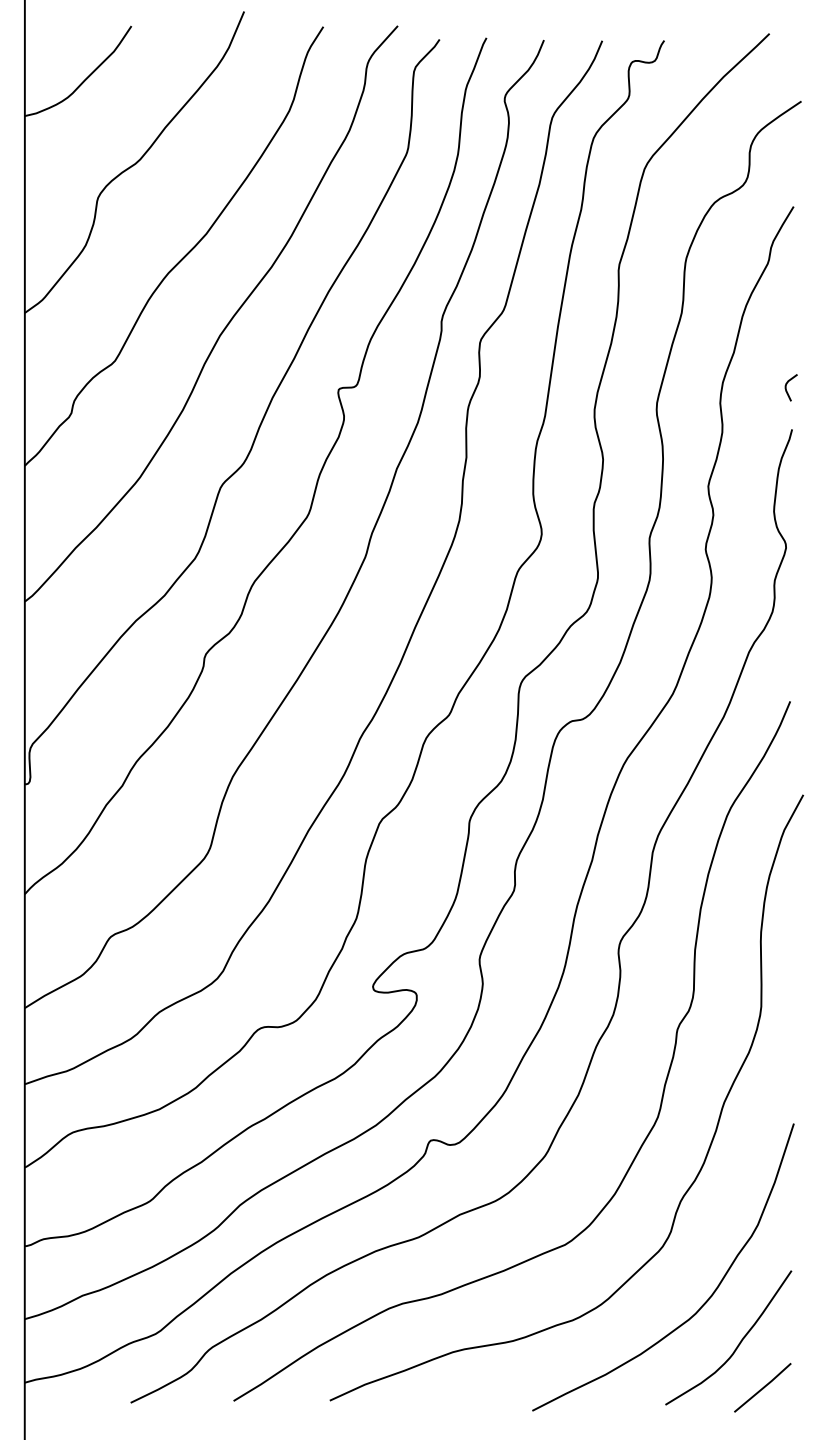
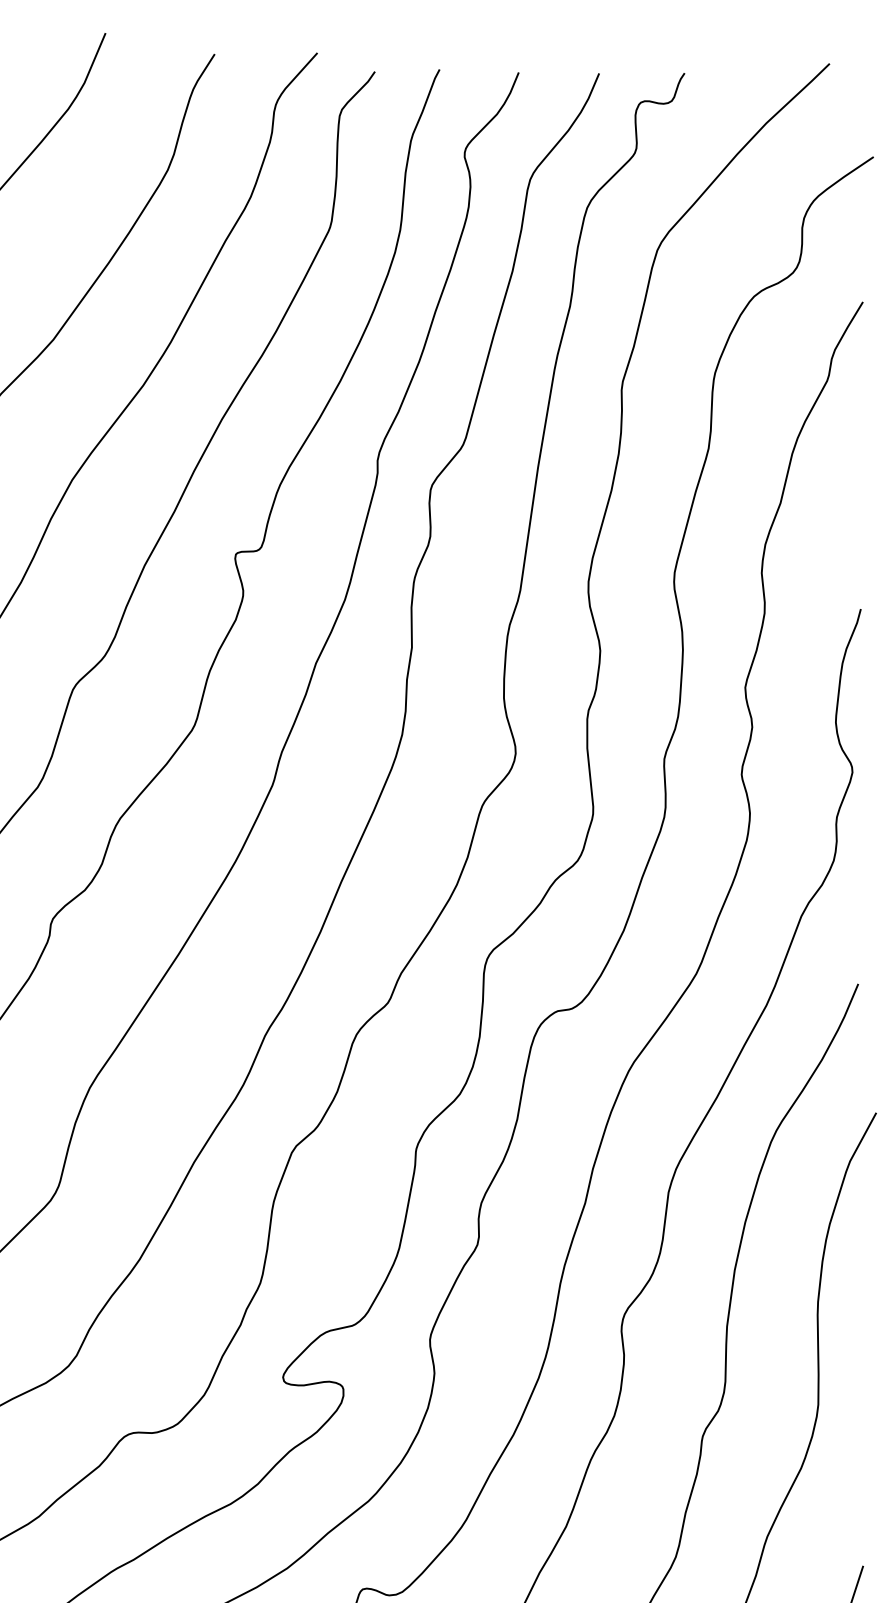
curve: (786, 387) -> (853, 551), removed

